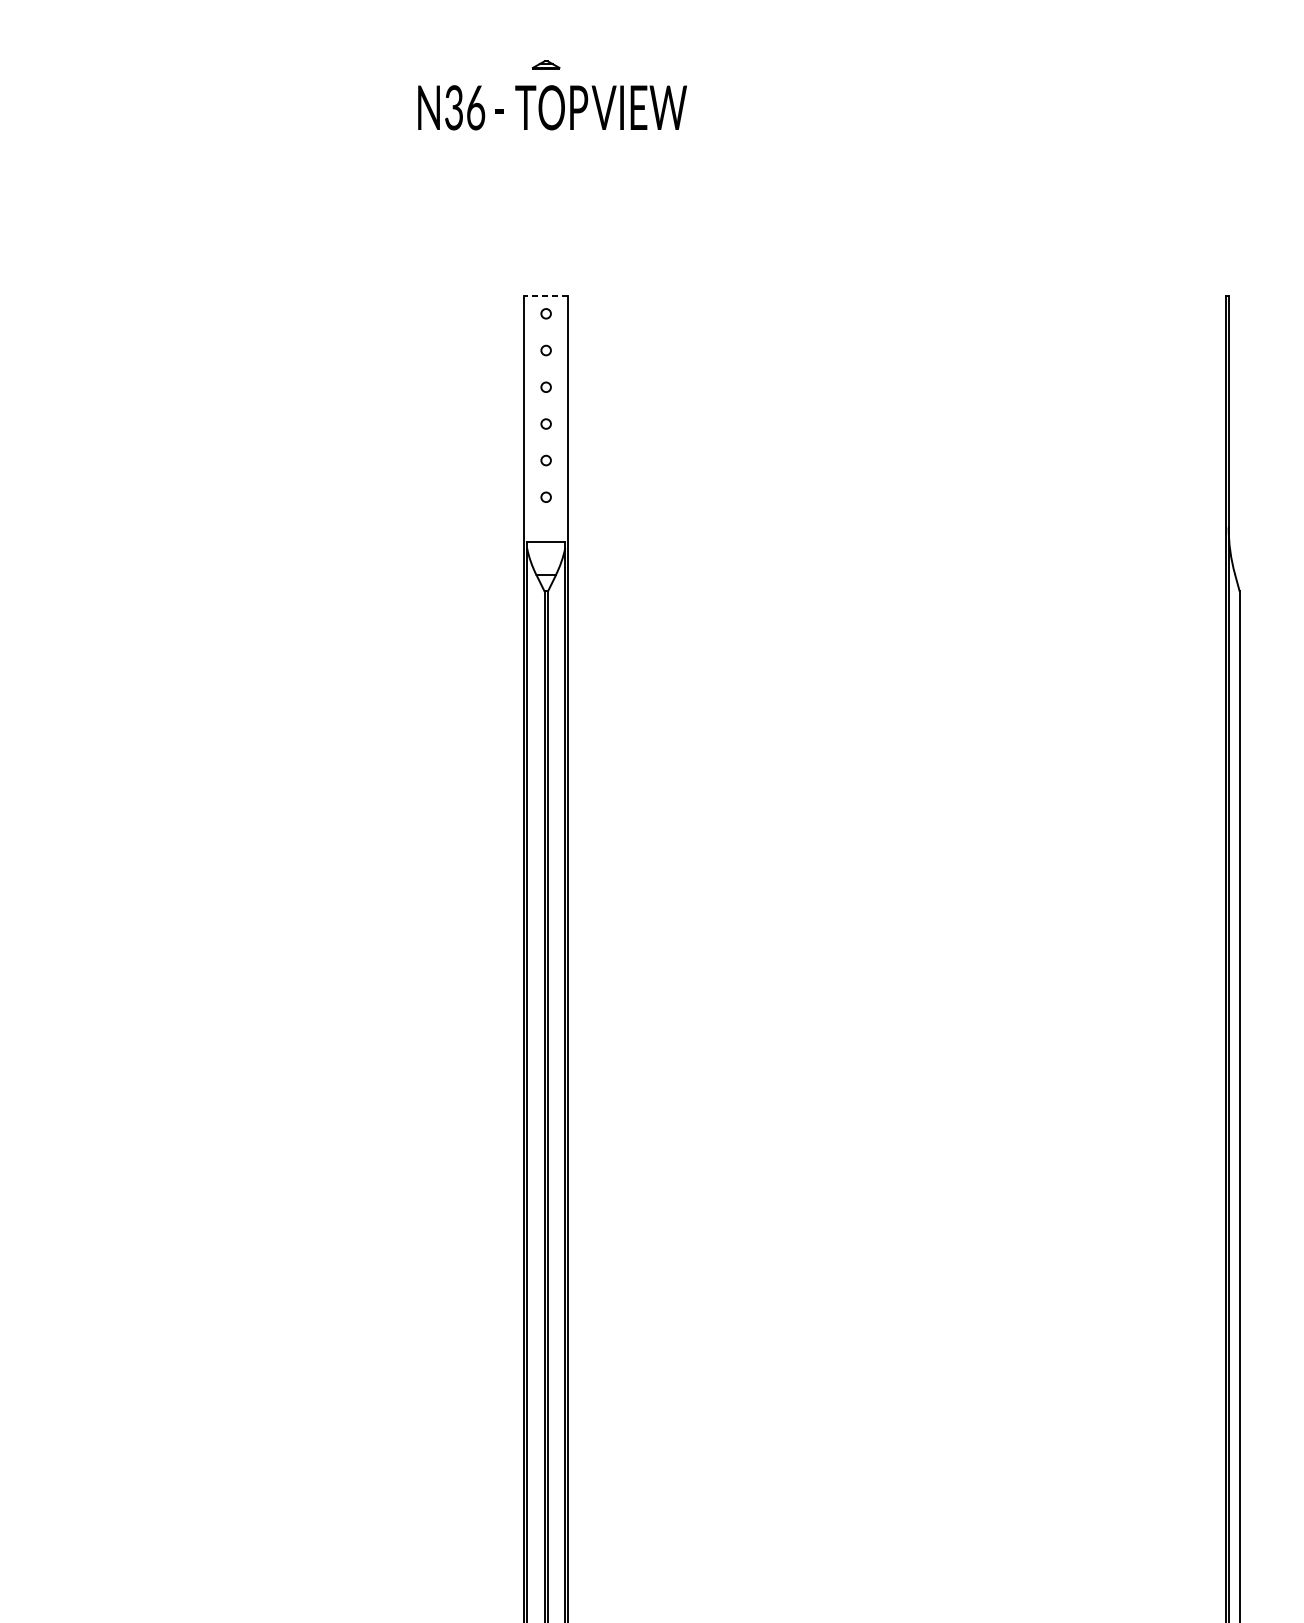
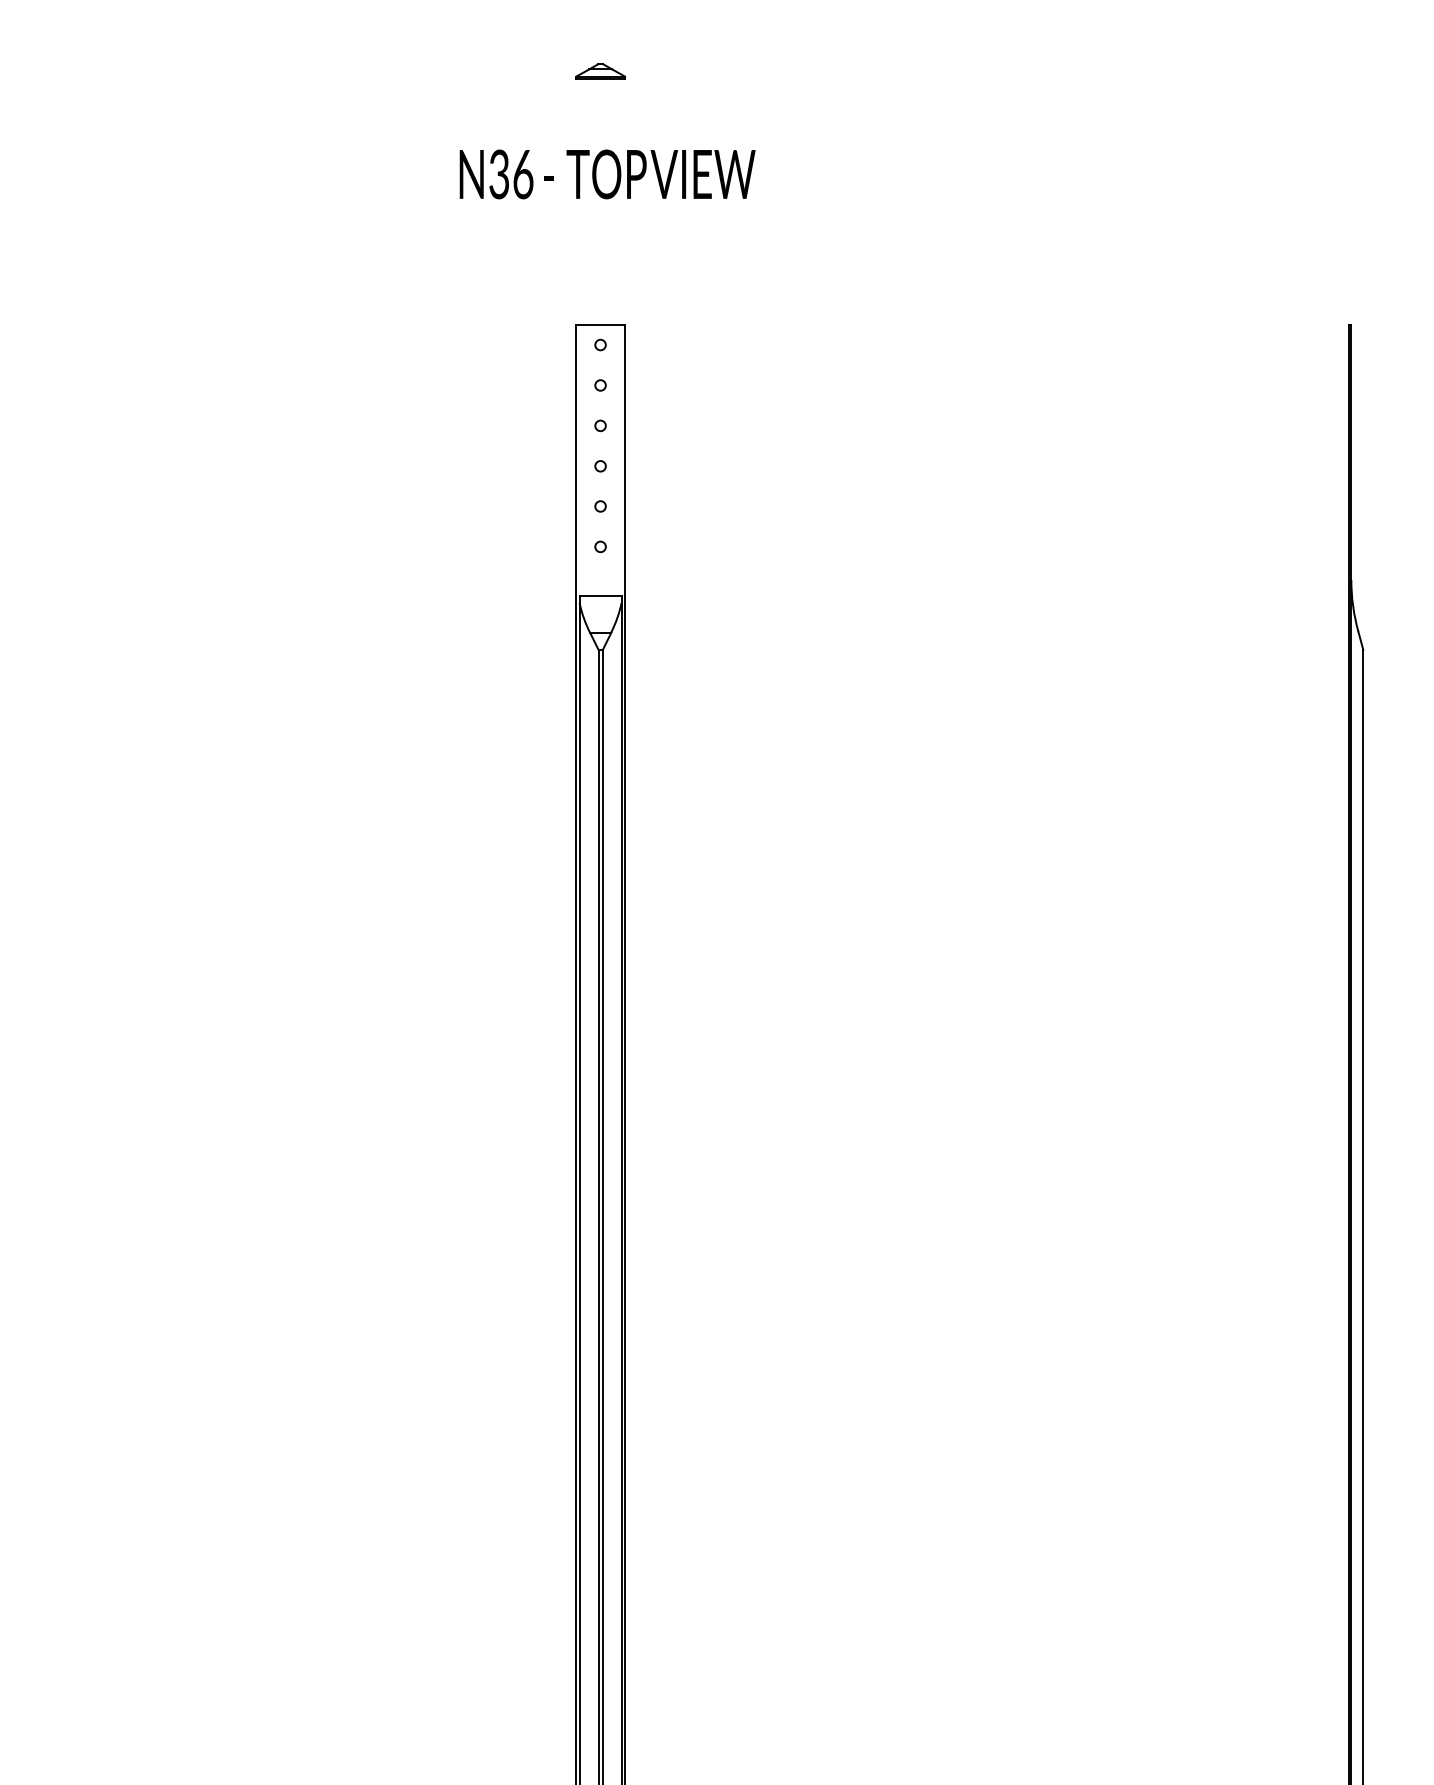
part: (546, 65) -> (600, 71), size x1.67
text: (552, 107) -> (607, 174), moved
line: (546, 295) -> (600, 324), dashed -> solid

